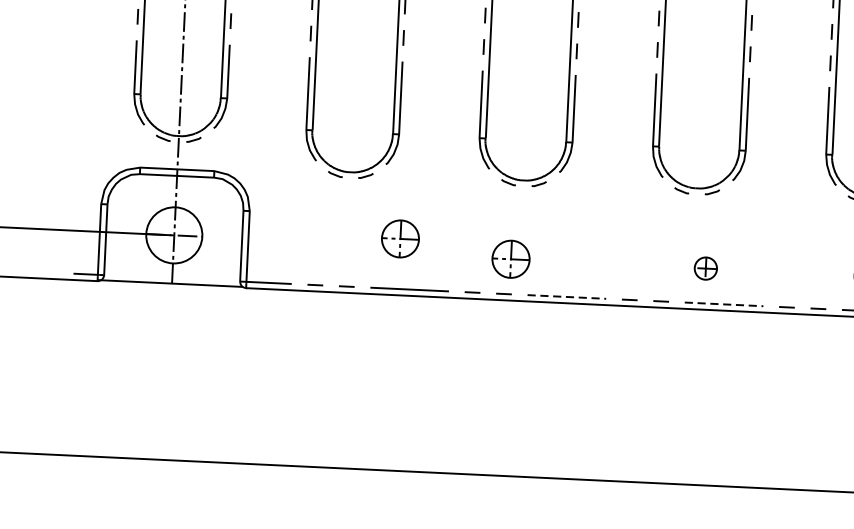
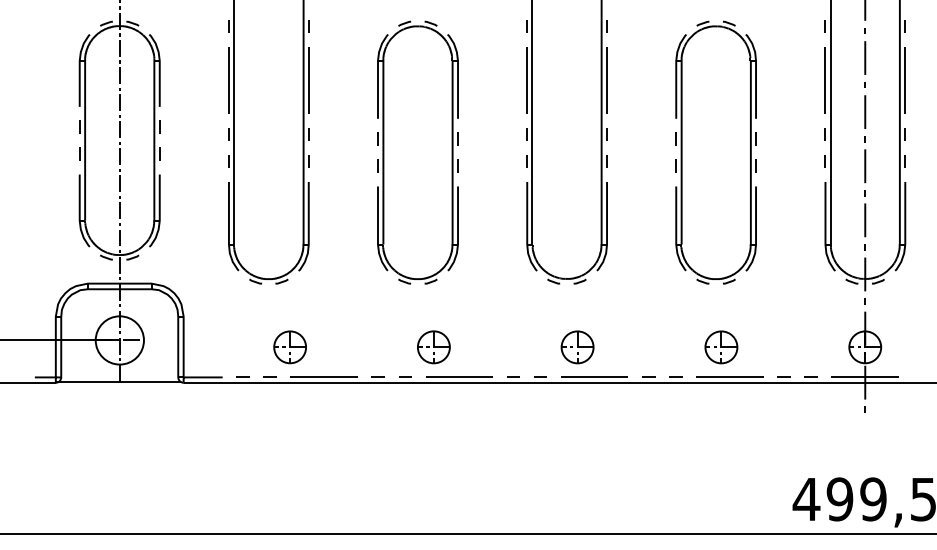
part: (399, 239) -> (289, 347), moved
part: (510, 259) -> (433, 347), moved
part: (705, 268) -> (577, 347), size x1.67
line: (567, 297) -> (459, 377), dashed -> solid
line: (723, 304) -> (594, 377), dashed -> solid

